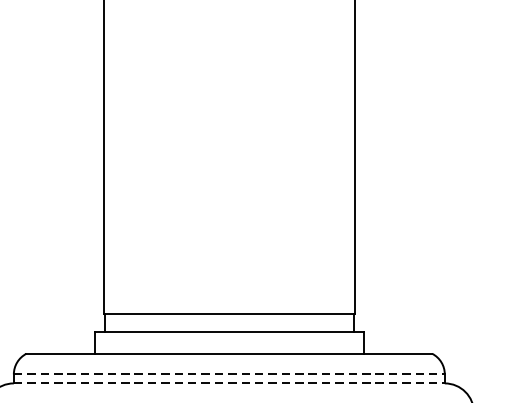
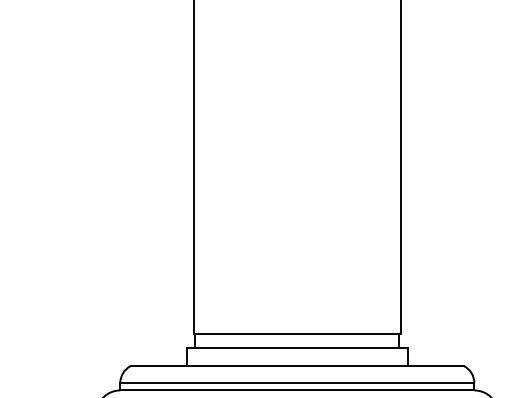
line: (229, 374) -> (297, 383), dashed -> solid
line: (229, 383) -> (297, 390), dashed -> solid

